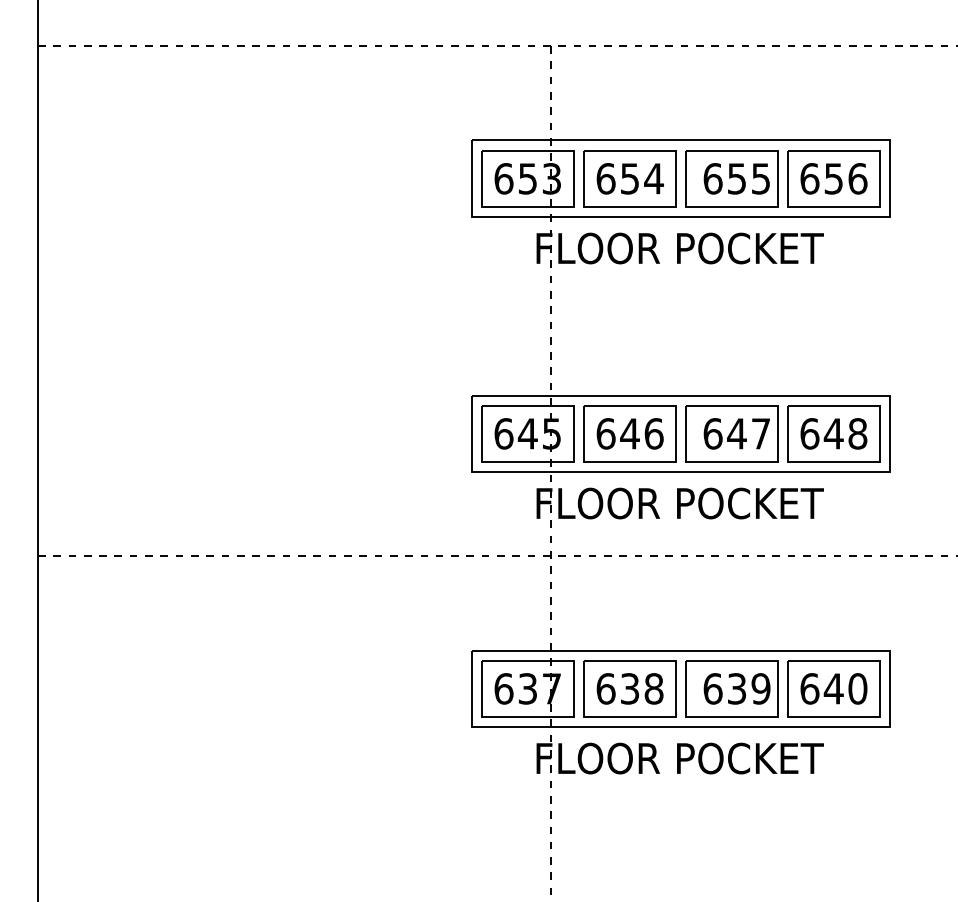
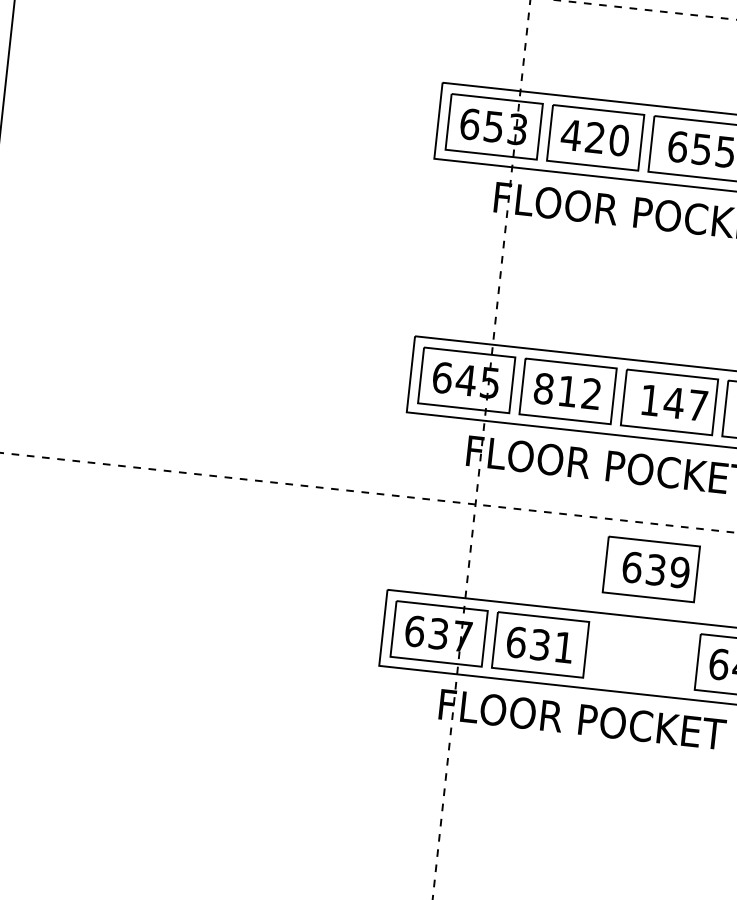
text: (629, 178) -> (594, 137), 654 -> 420
text: (629, 433) -> (567, 391), 646 -> 812
text: (712, 433) -> (649, 399), 647 -> 147
text: (653, 688) -> (563, 647), 638 -> 631
part: (731, 688) -> (650, 569), moved

